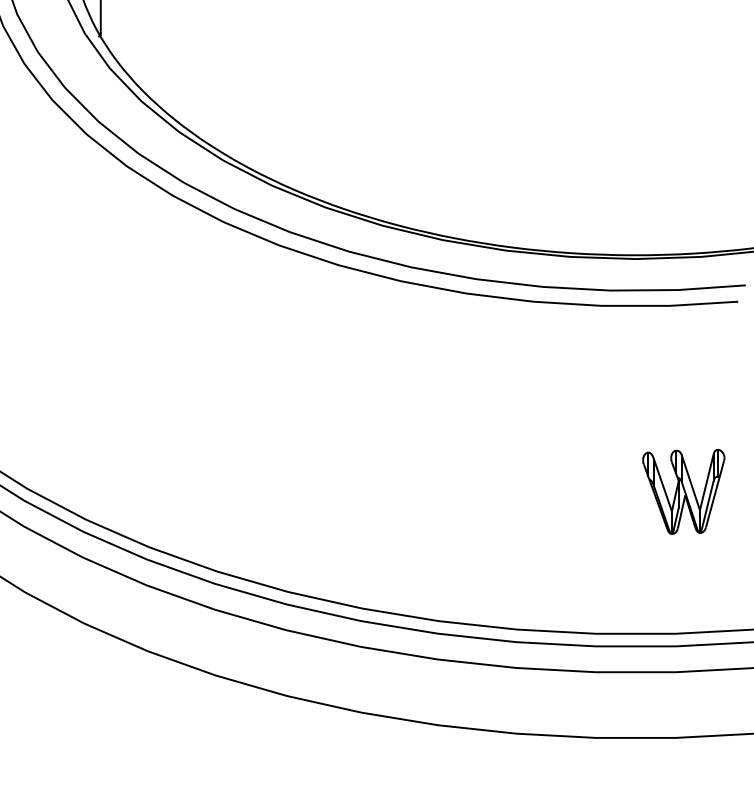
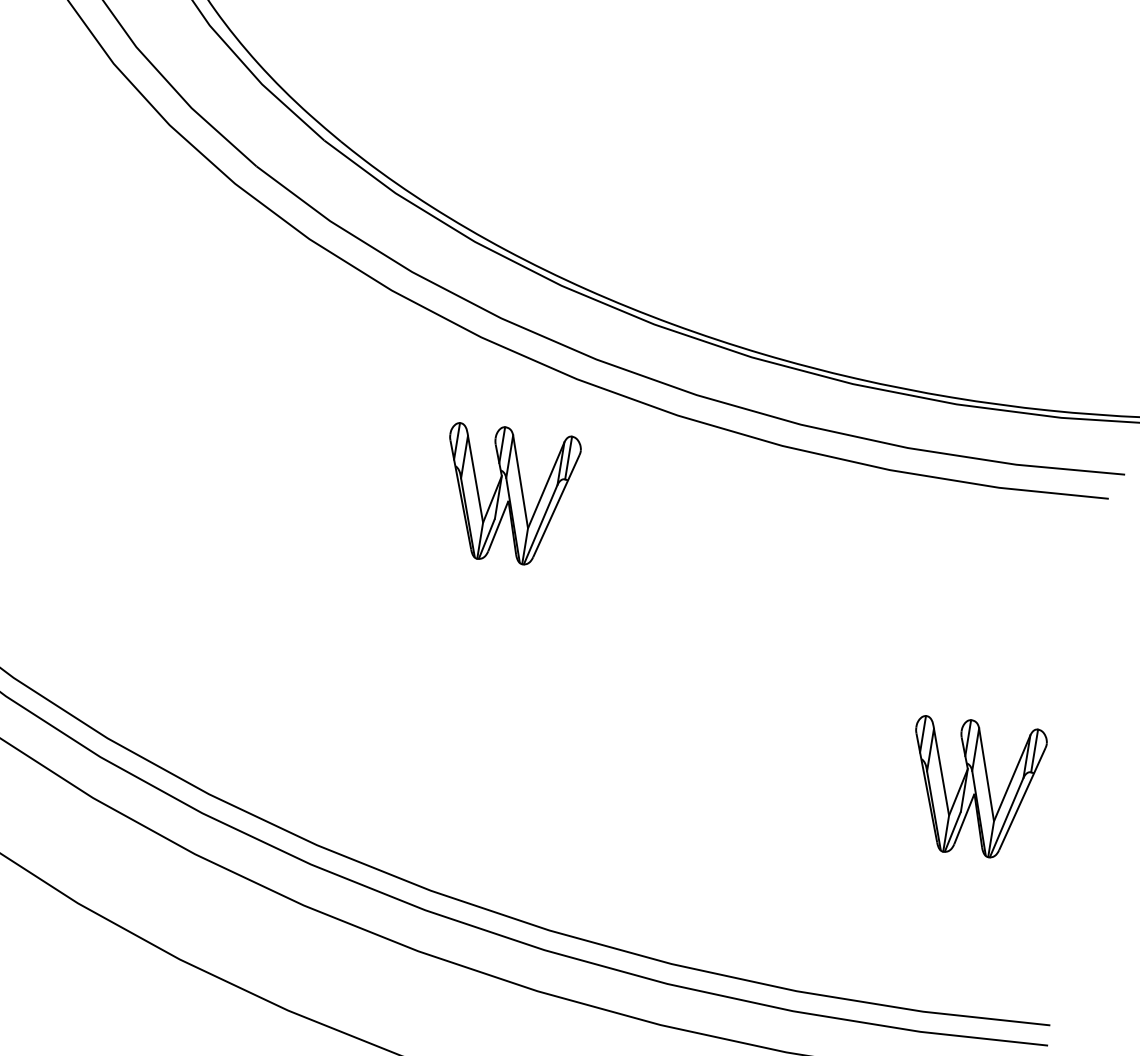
part: (369, 358) -> (506, 494), added

